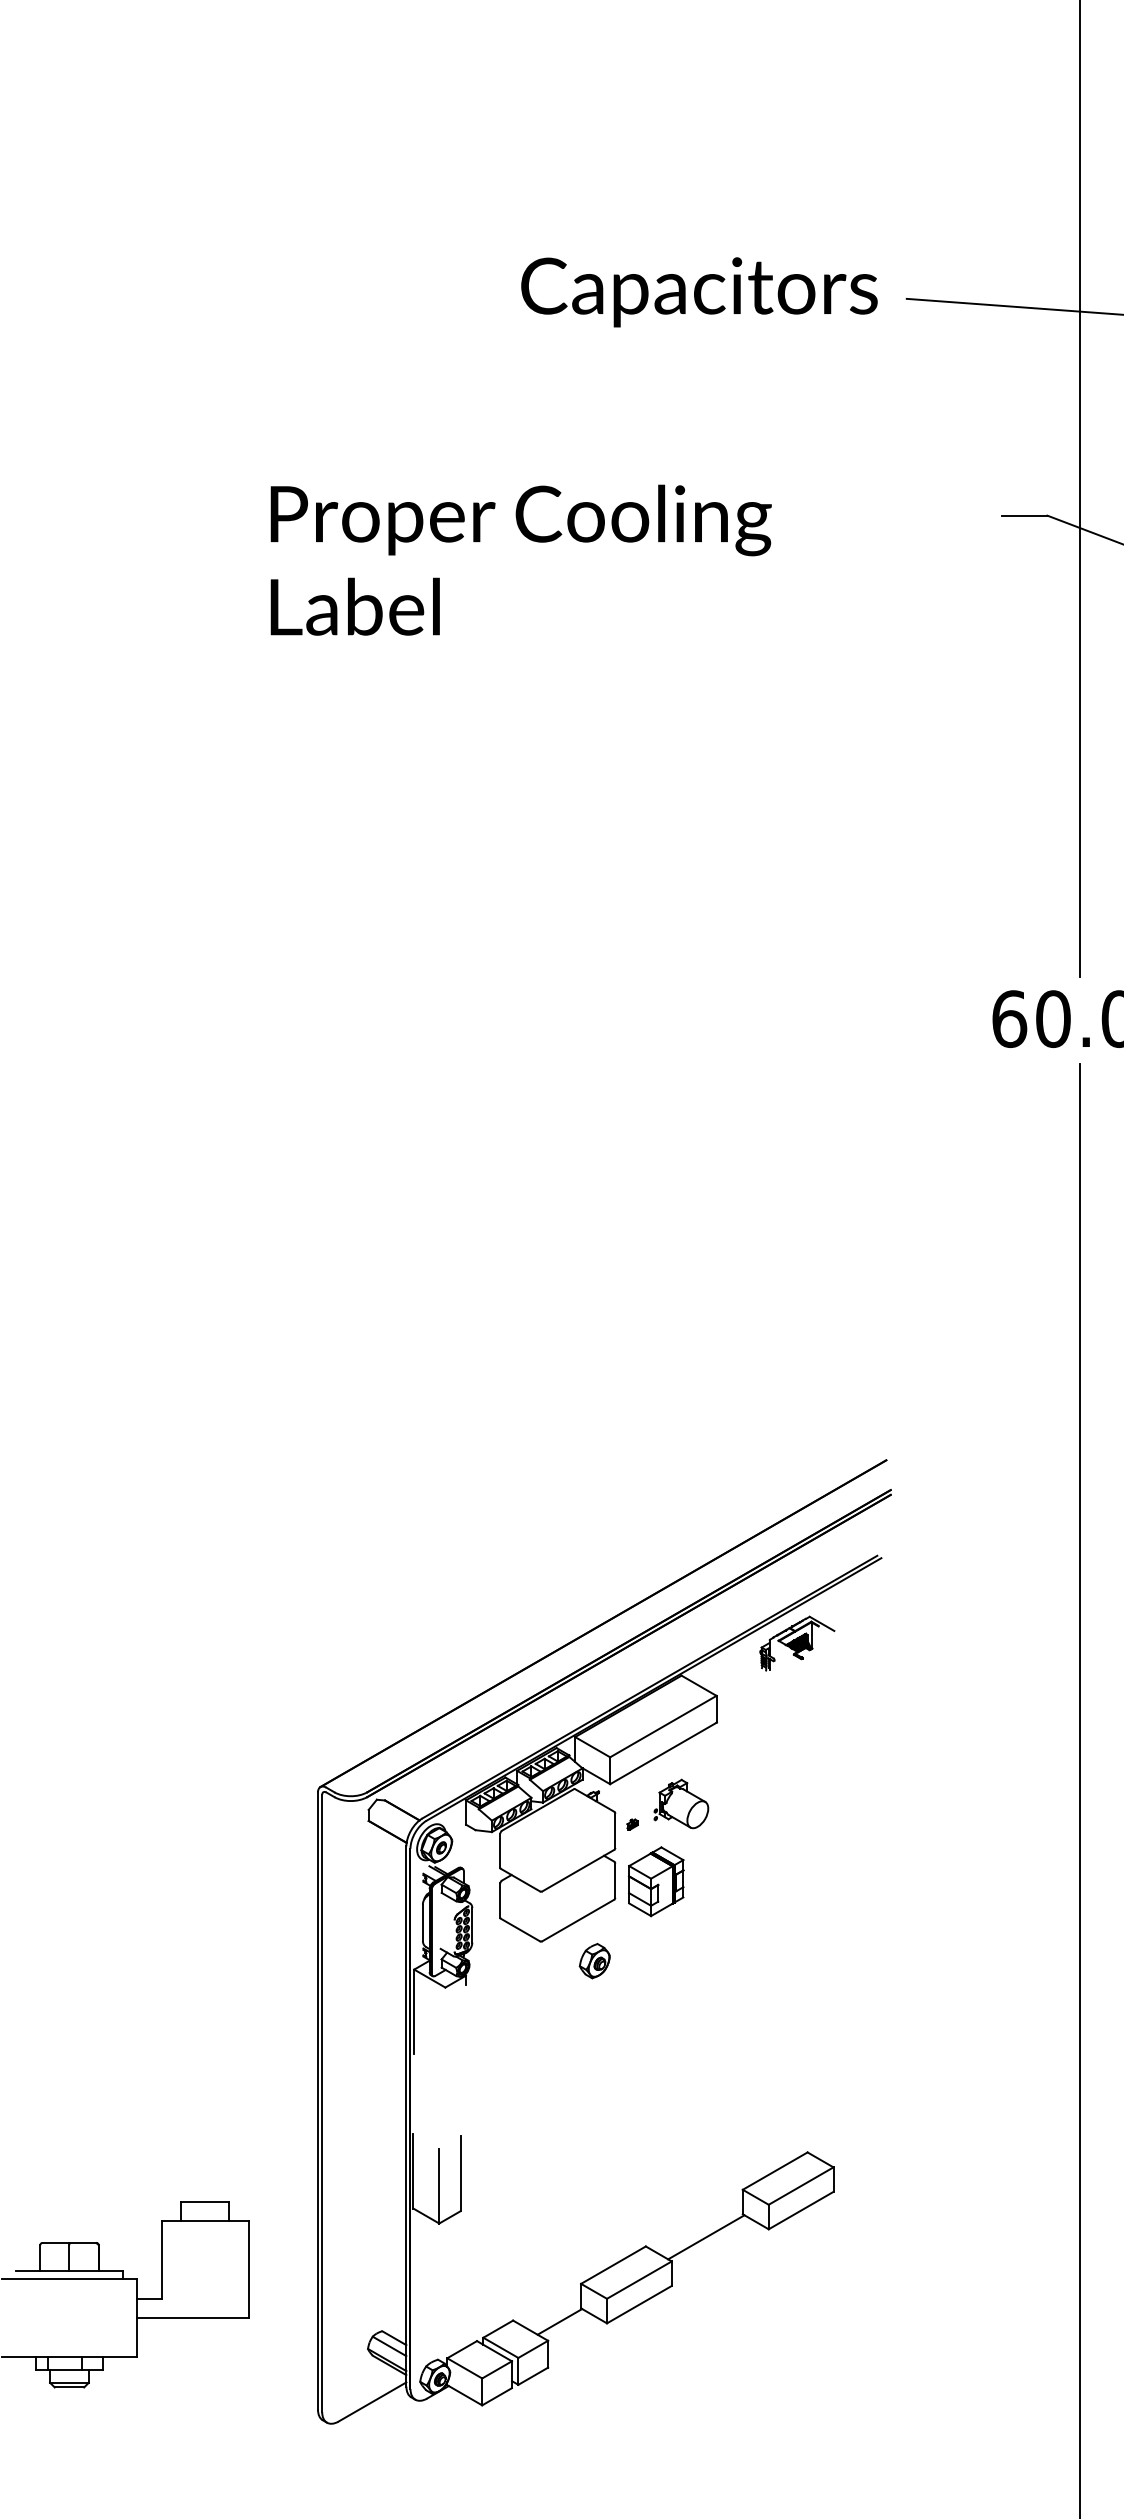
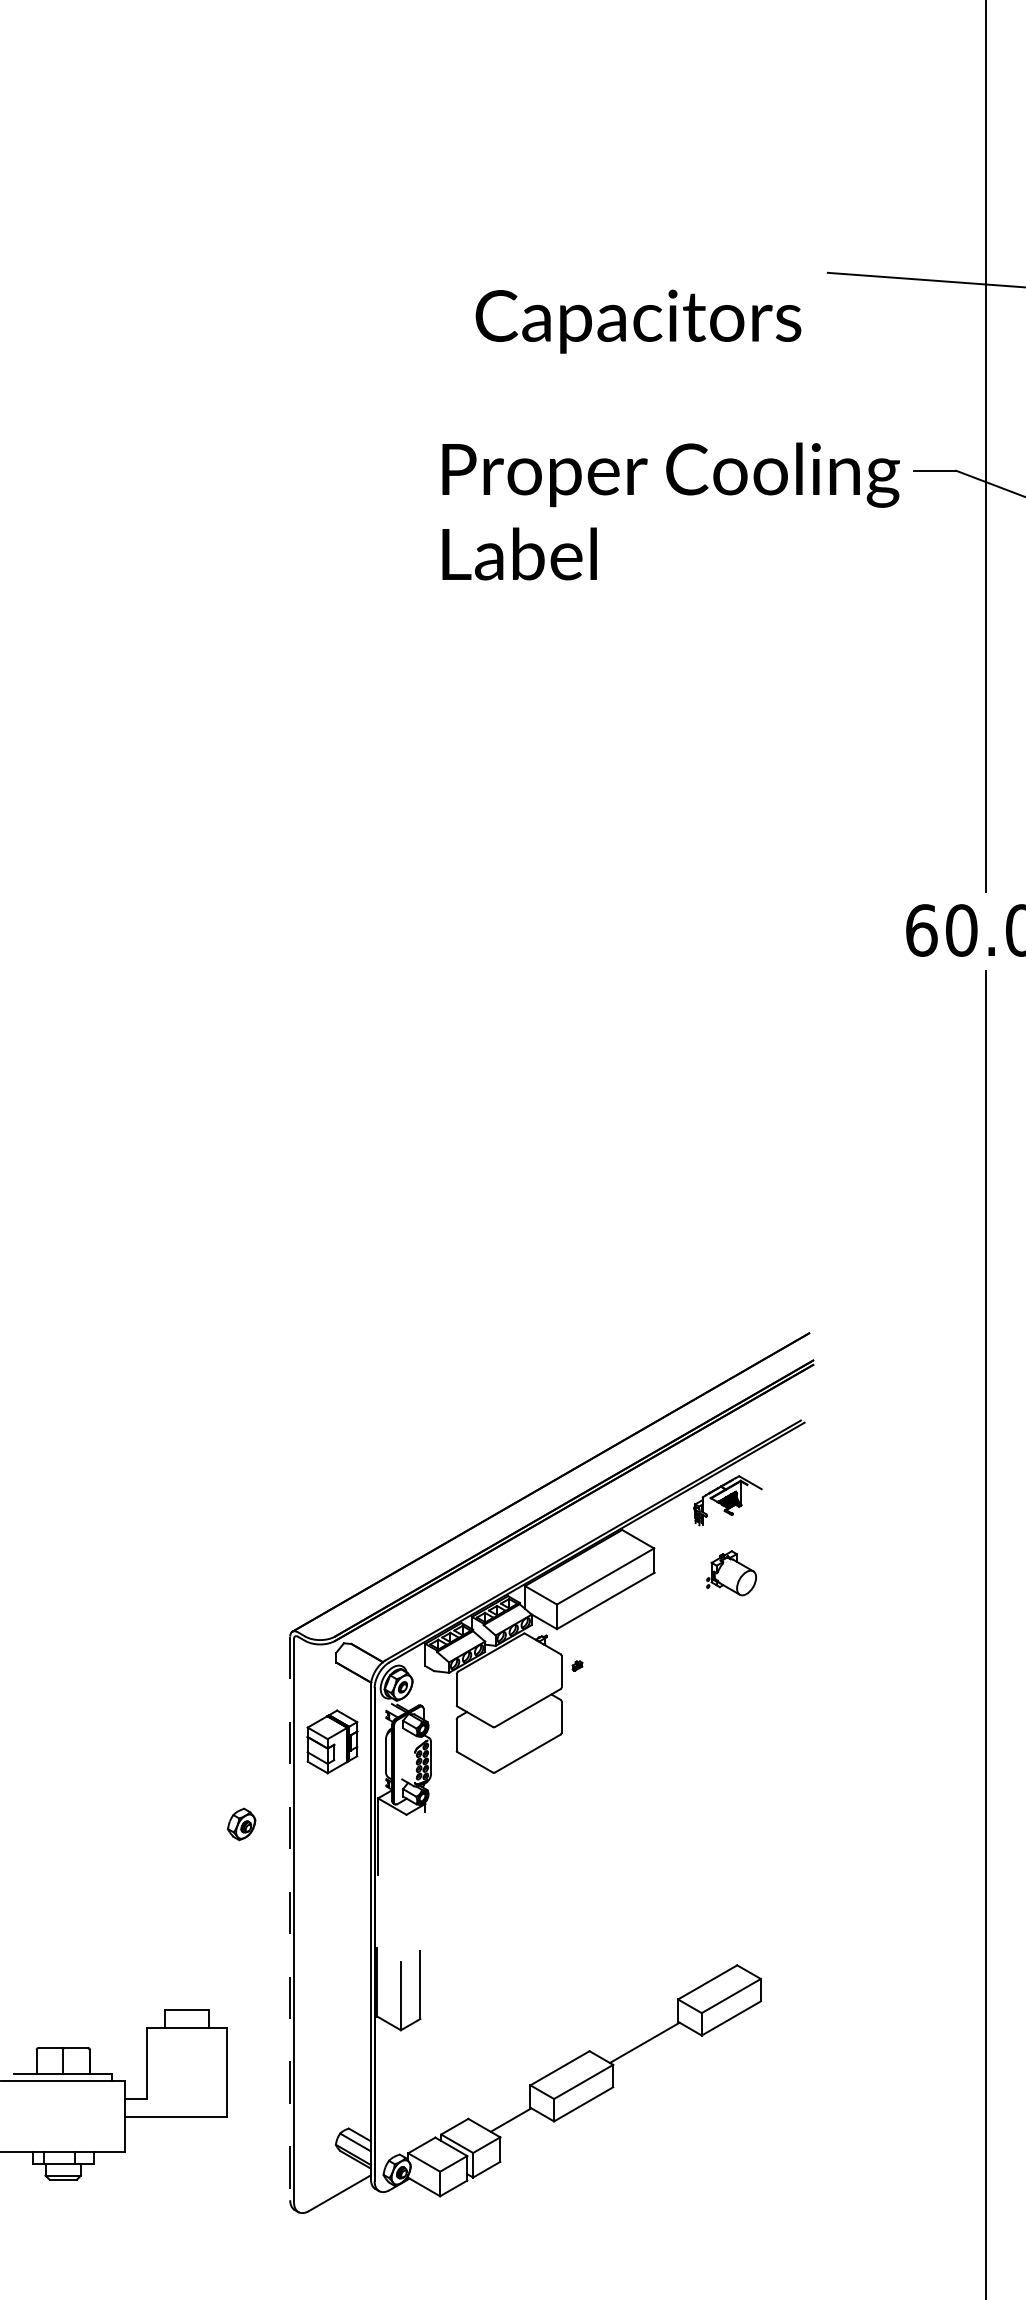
text: (699, 292) -> (638, 321), moved
text: (520, 559) -> (670, 510), moved
part: (681, 1803) -> (731, 1572), moved
part: (655, 1881) -> (331, 1741), moved
part: (594, 1961) -> (241, 1824), moved
line: (317, 2101) -> (289, 1918), solid -> dashed

